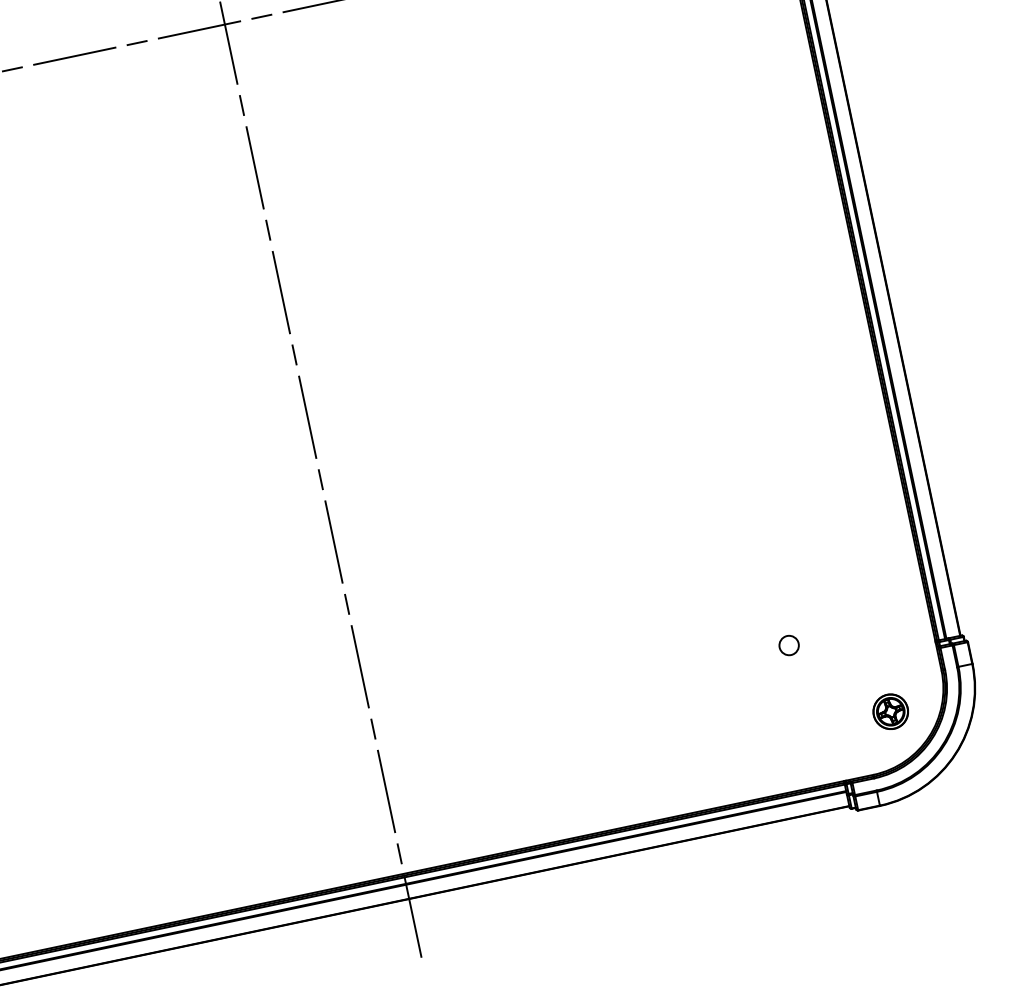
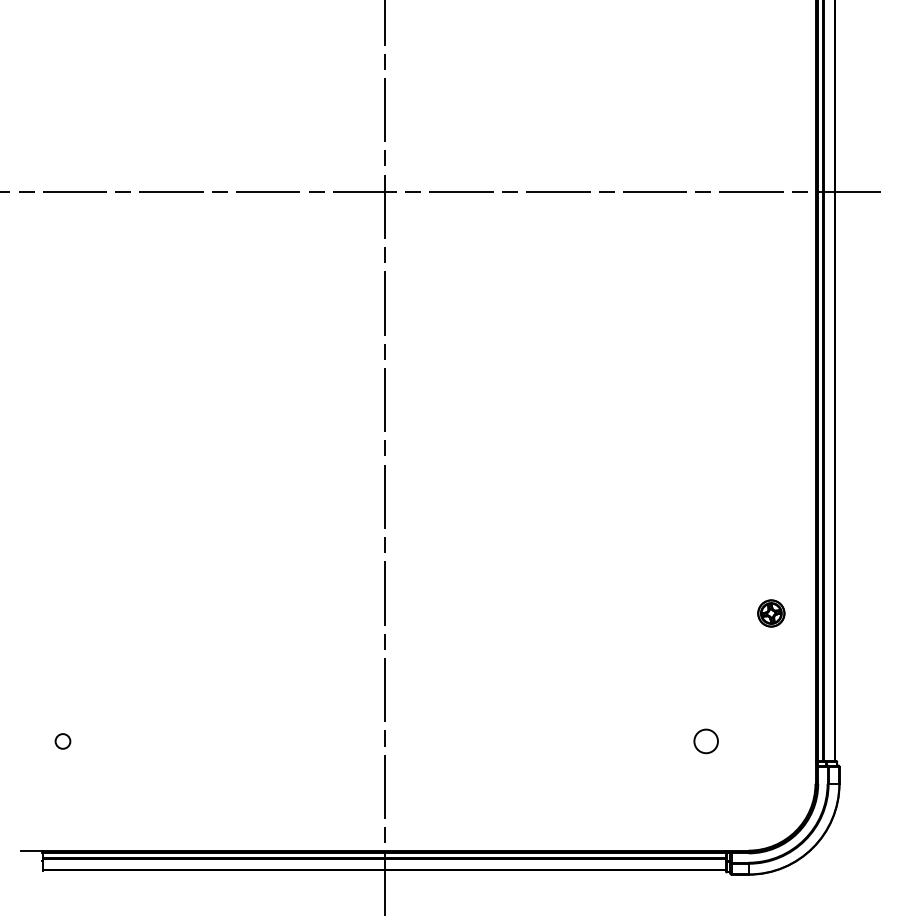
circle: (789, 645) -> (706, 741), size x1.6
part: (890, 711) -> (771, 613), moved

